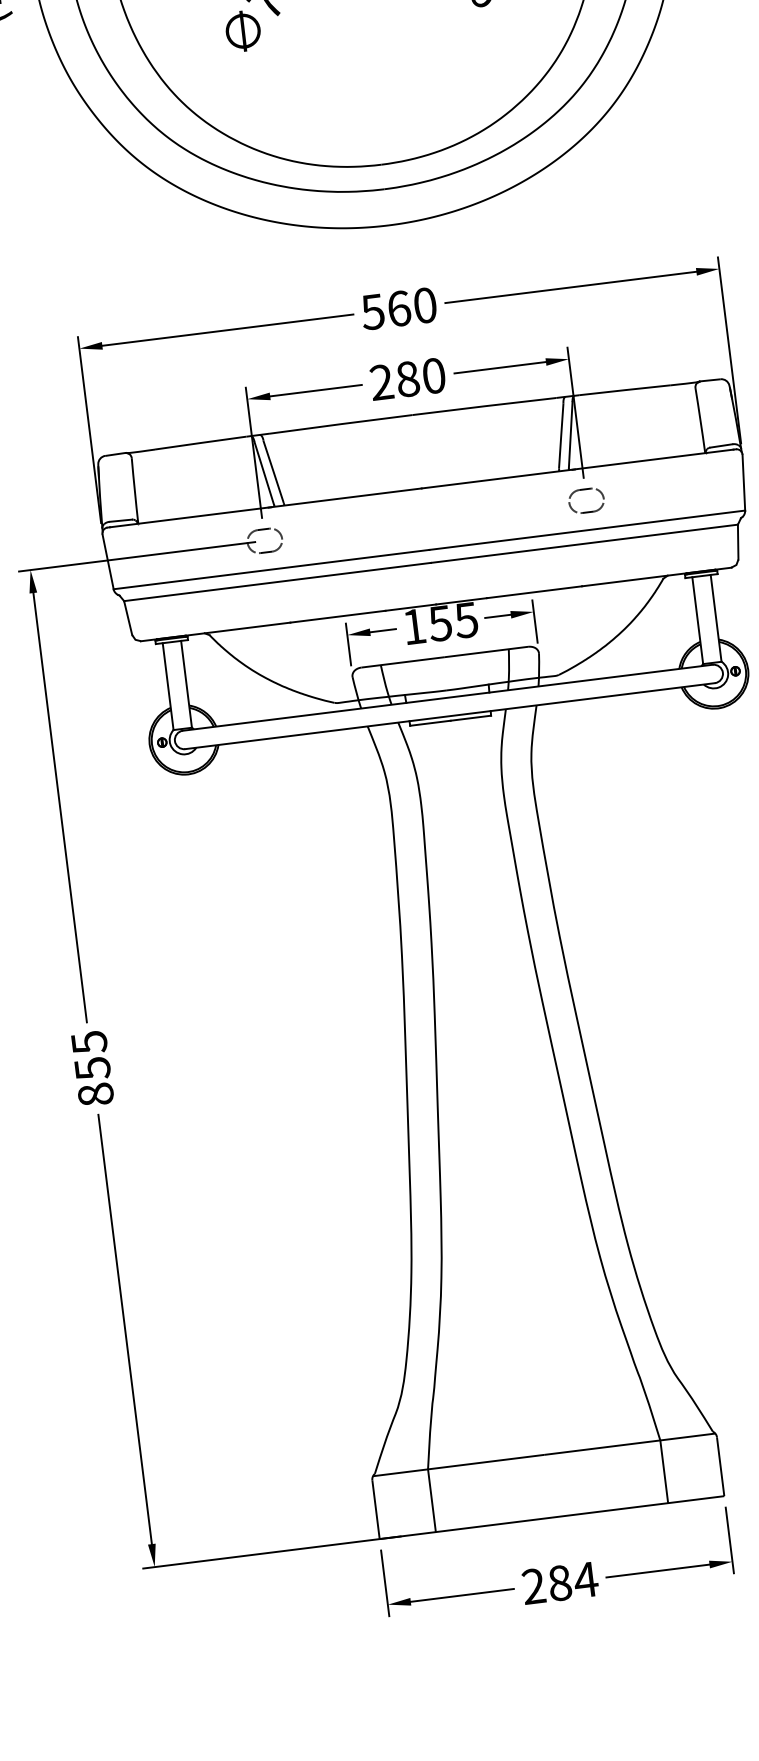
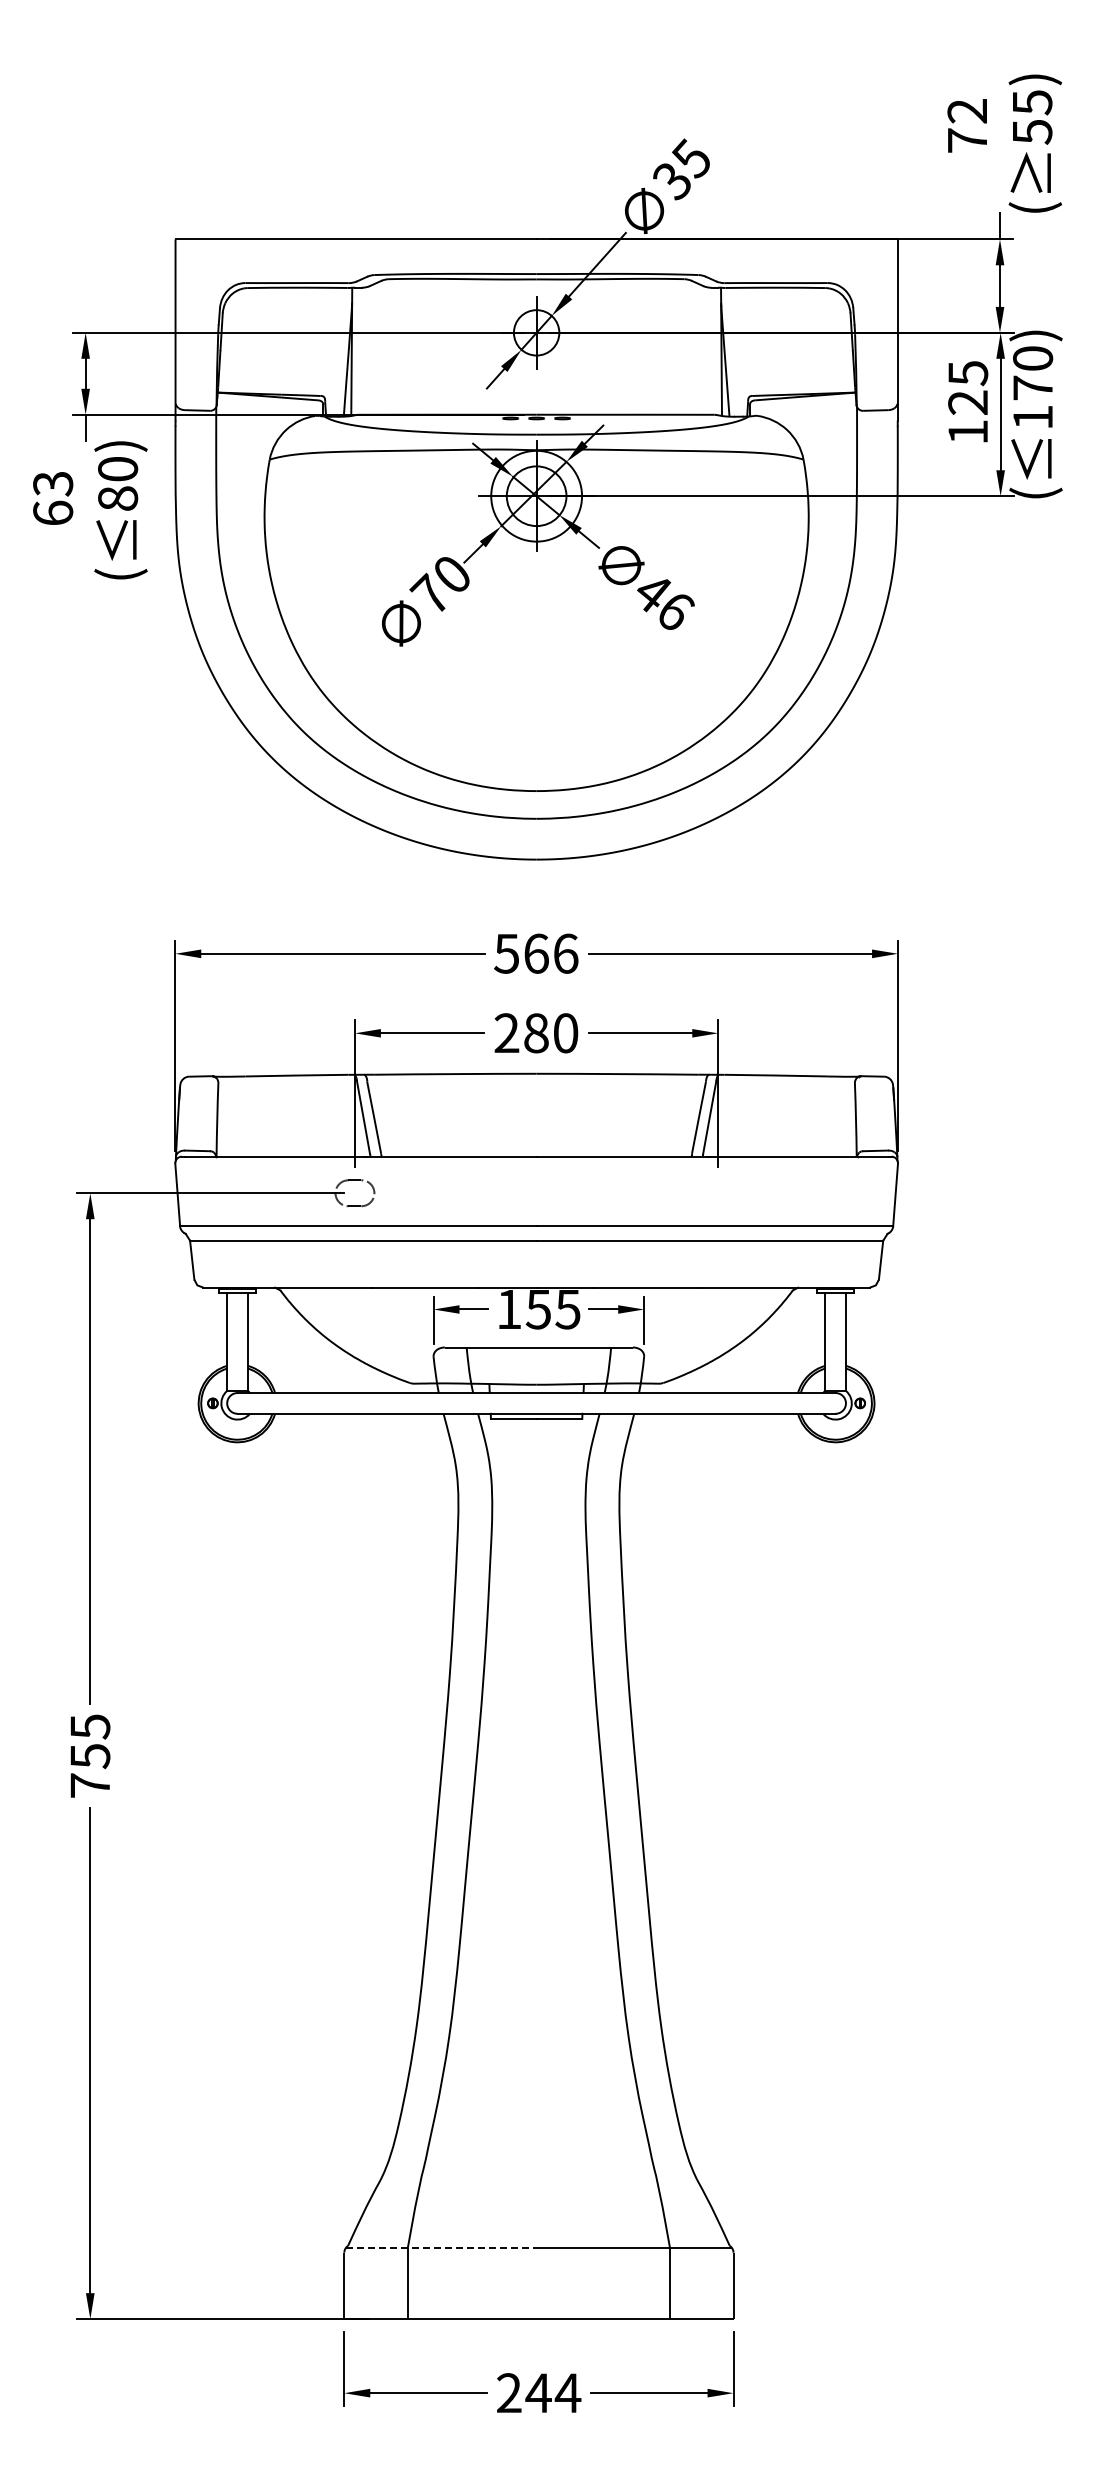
text: (425, 305) -> (566, 953), 560 -> 566
part: (587, 511) -> (717, 1205), removed
text: (96, 1094) -> (90, 1785), 855 -> 755
line: (458, 1465) -> (442, 2248), solid -> dashed
text: (559, 1583) -> (538, 2393), 284 -> 244

